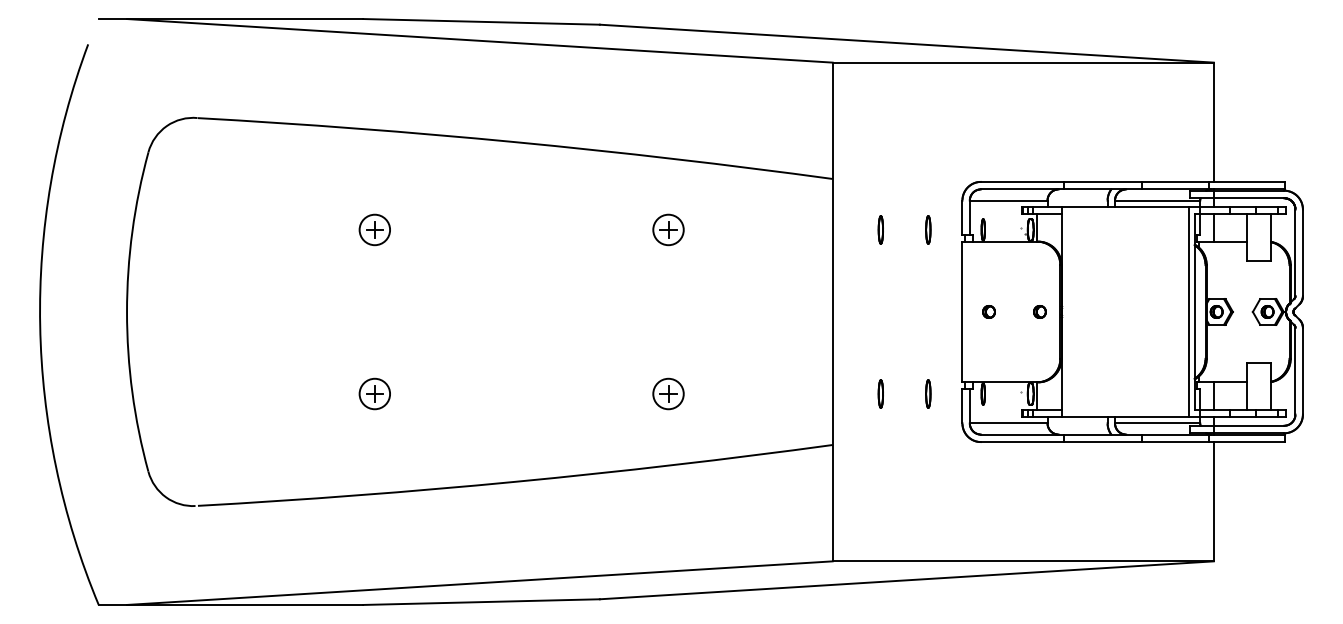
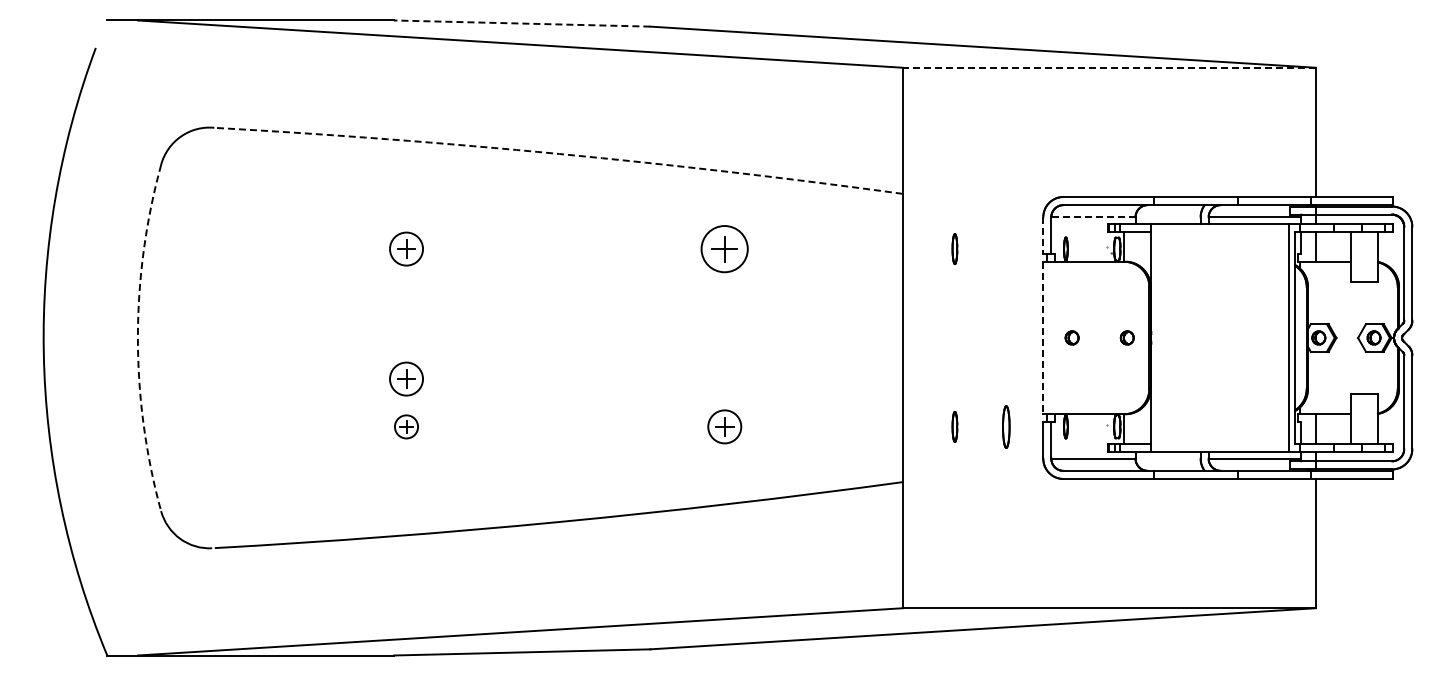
line: (480, 21) -> (521, 23), solid -> dashed
line: (1023, 62) -> (1109, 67), solid -> dashed
line: (516, 142) -> (559, 154), solid -> dashed
line: (1007, 200) -> (1092, 217), solid -> dashed
line: (962, 218) -> (1043, 236), solid -> dashed
part: (668, 229) -> (724, 248), size x1.4
part: (928, 229) -> (1006, 248), removed
line: (126, 311) -> (137, 337), solid -> dashed
line: (962, 312) -> (1043, 338), solid -> dashed
part: (374, 349) -> (406, 378), added
part: (374, 393) -> (406, 426), size x0.7
part: (928, 393) -> (1006, 426), size x1.4

